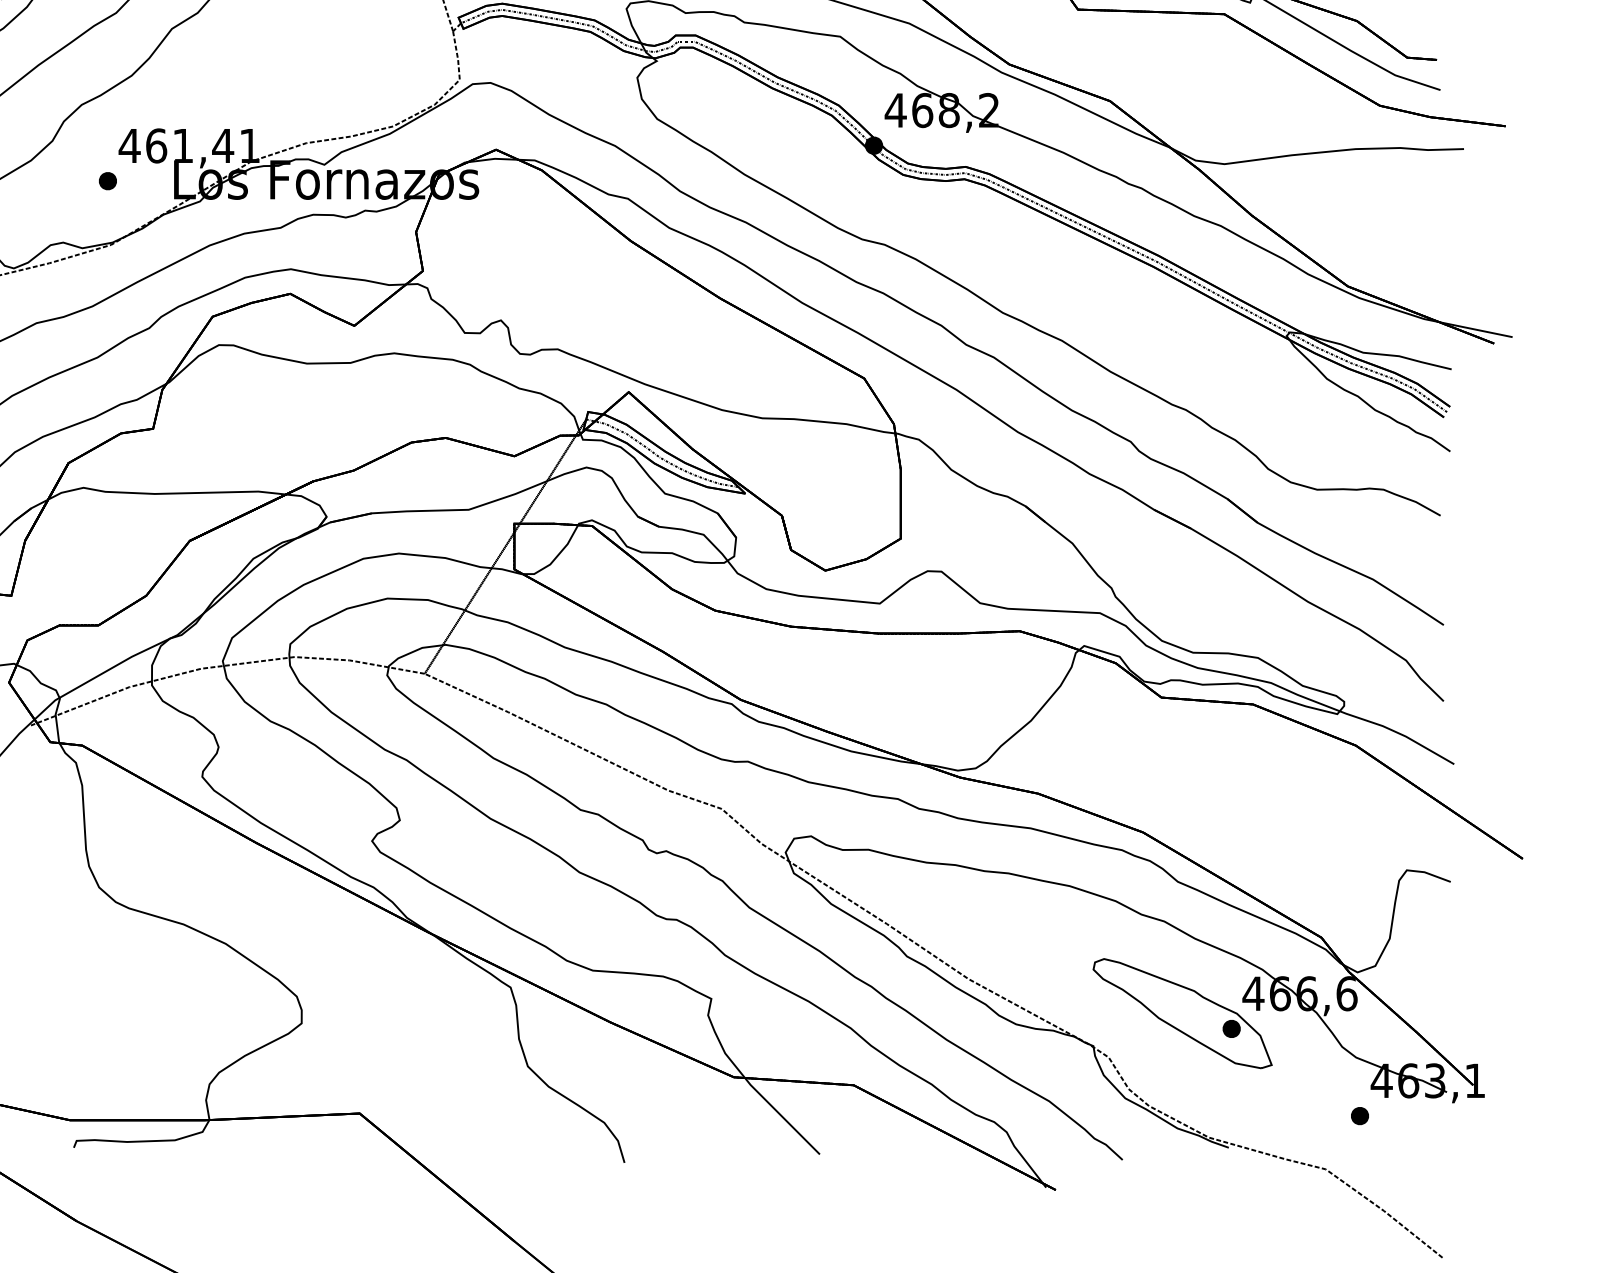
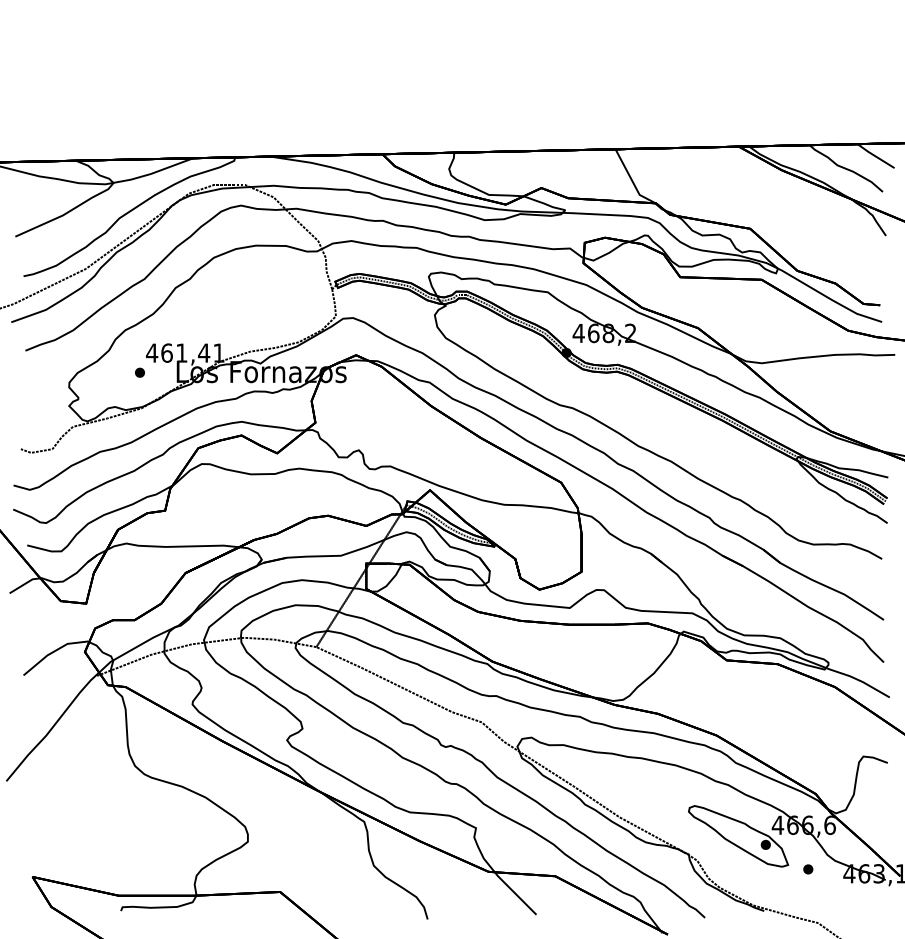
part: (1360, 1116) -> (808, 869), moved

